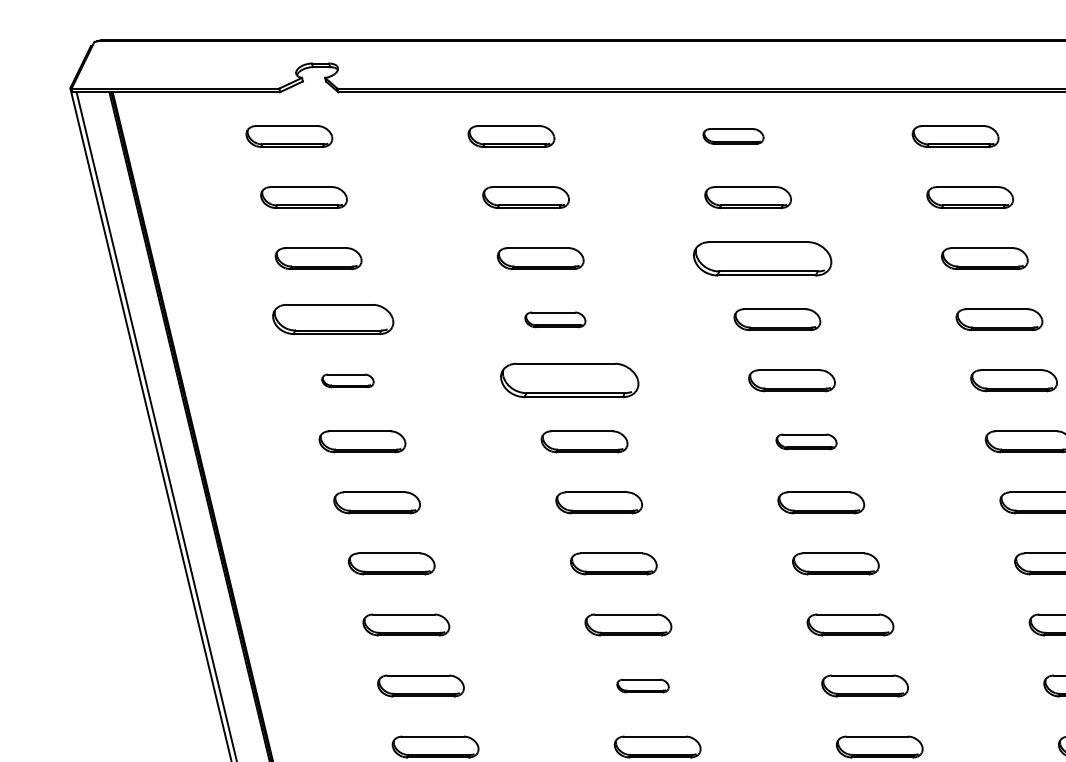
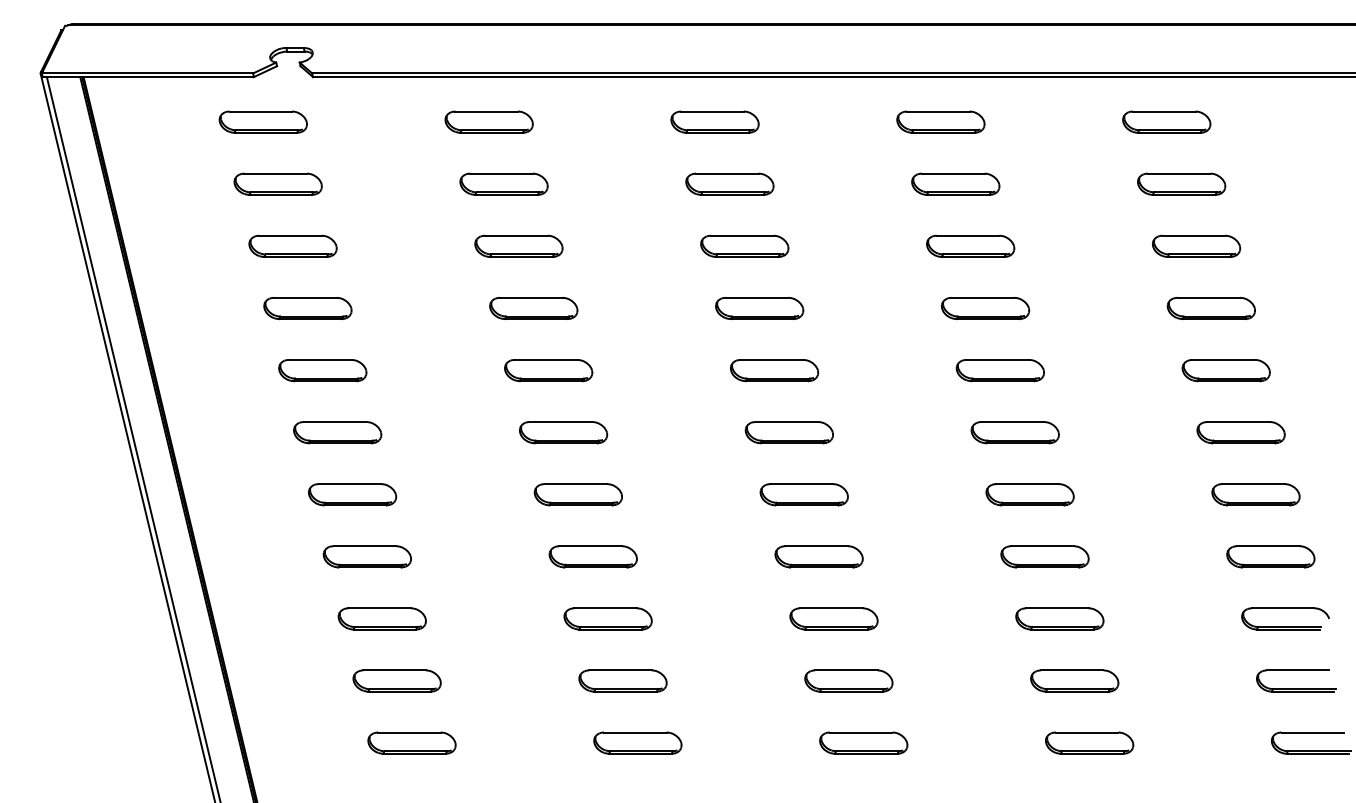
part: (733, 135) -> (714, 121), size x1.43
part: (762, 257) -> (744, 245), size x0.62
part: (332, 319) -> (307, 308), size x0.71
part: (555, 319) -> (533, 308), size x1.43
part: (347, 380) -> (322, 370), size x1.67
part: (569, 380) -> (548, 370), size x0.62
part: (805, 441) -> (788, 432), size x1.43
part: (642, 685) -> (622, 680), size x1.67

